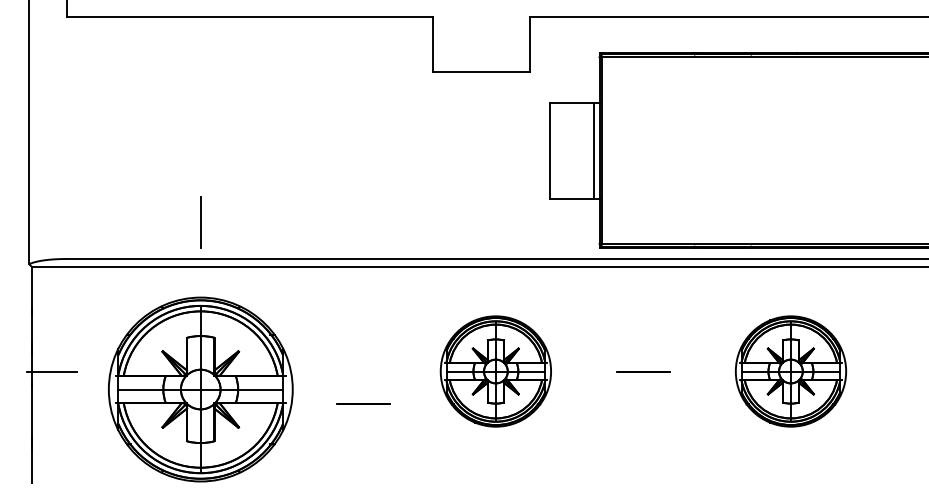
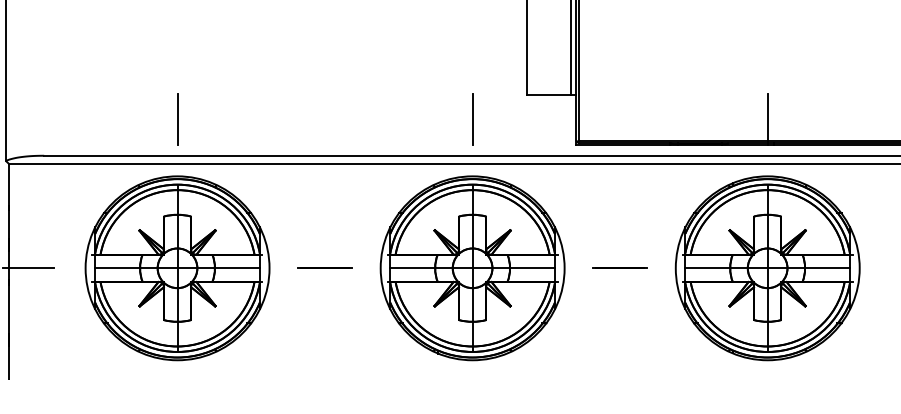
line: (495, 222) -> (472, 119), added
line: (790, 222) -> (767, 119), added
part: (495, 371) -> (472, 268), size x1.67
part: (790, 371) -> (767, 268), size x1.67
part: (200, 389) -> (177, 268), moved
line: (363, 403) -> (325, 268), moved

